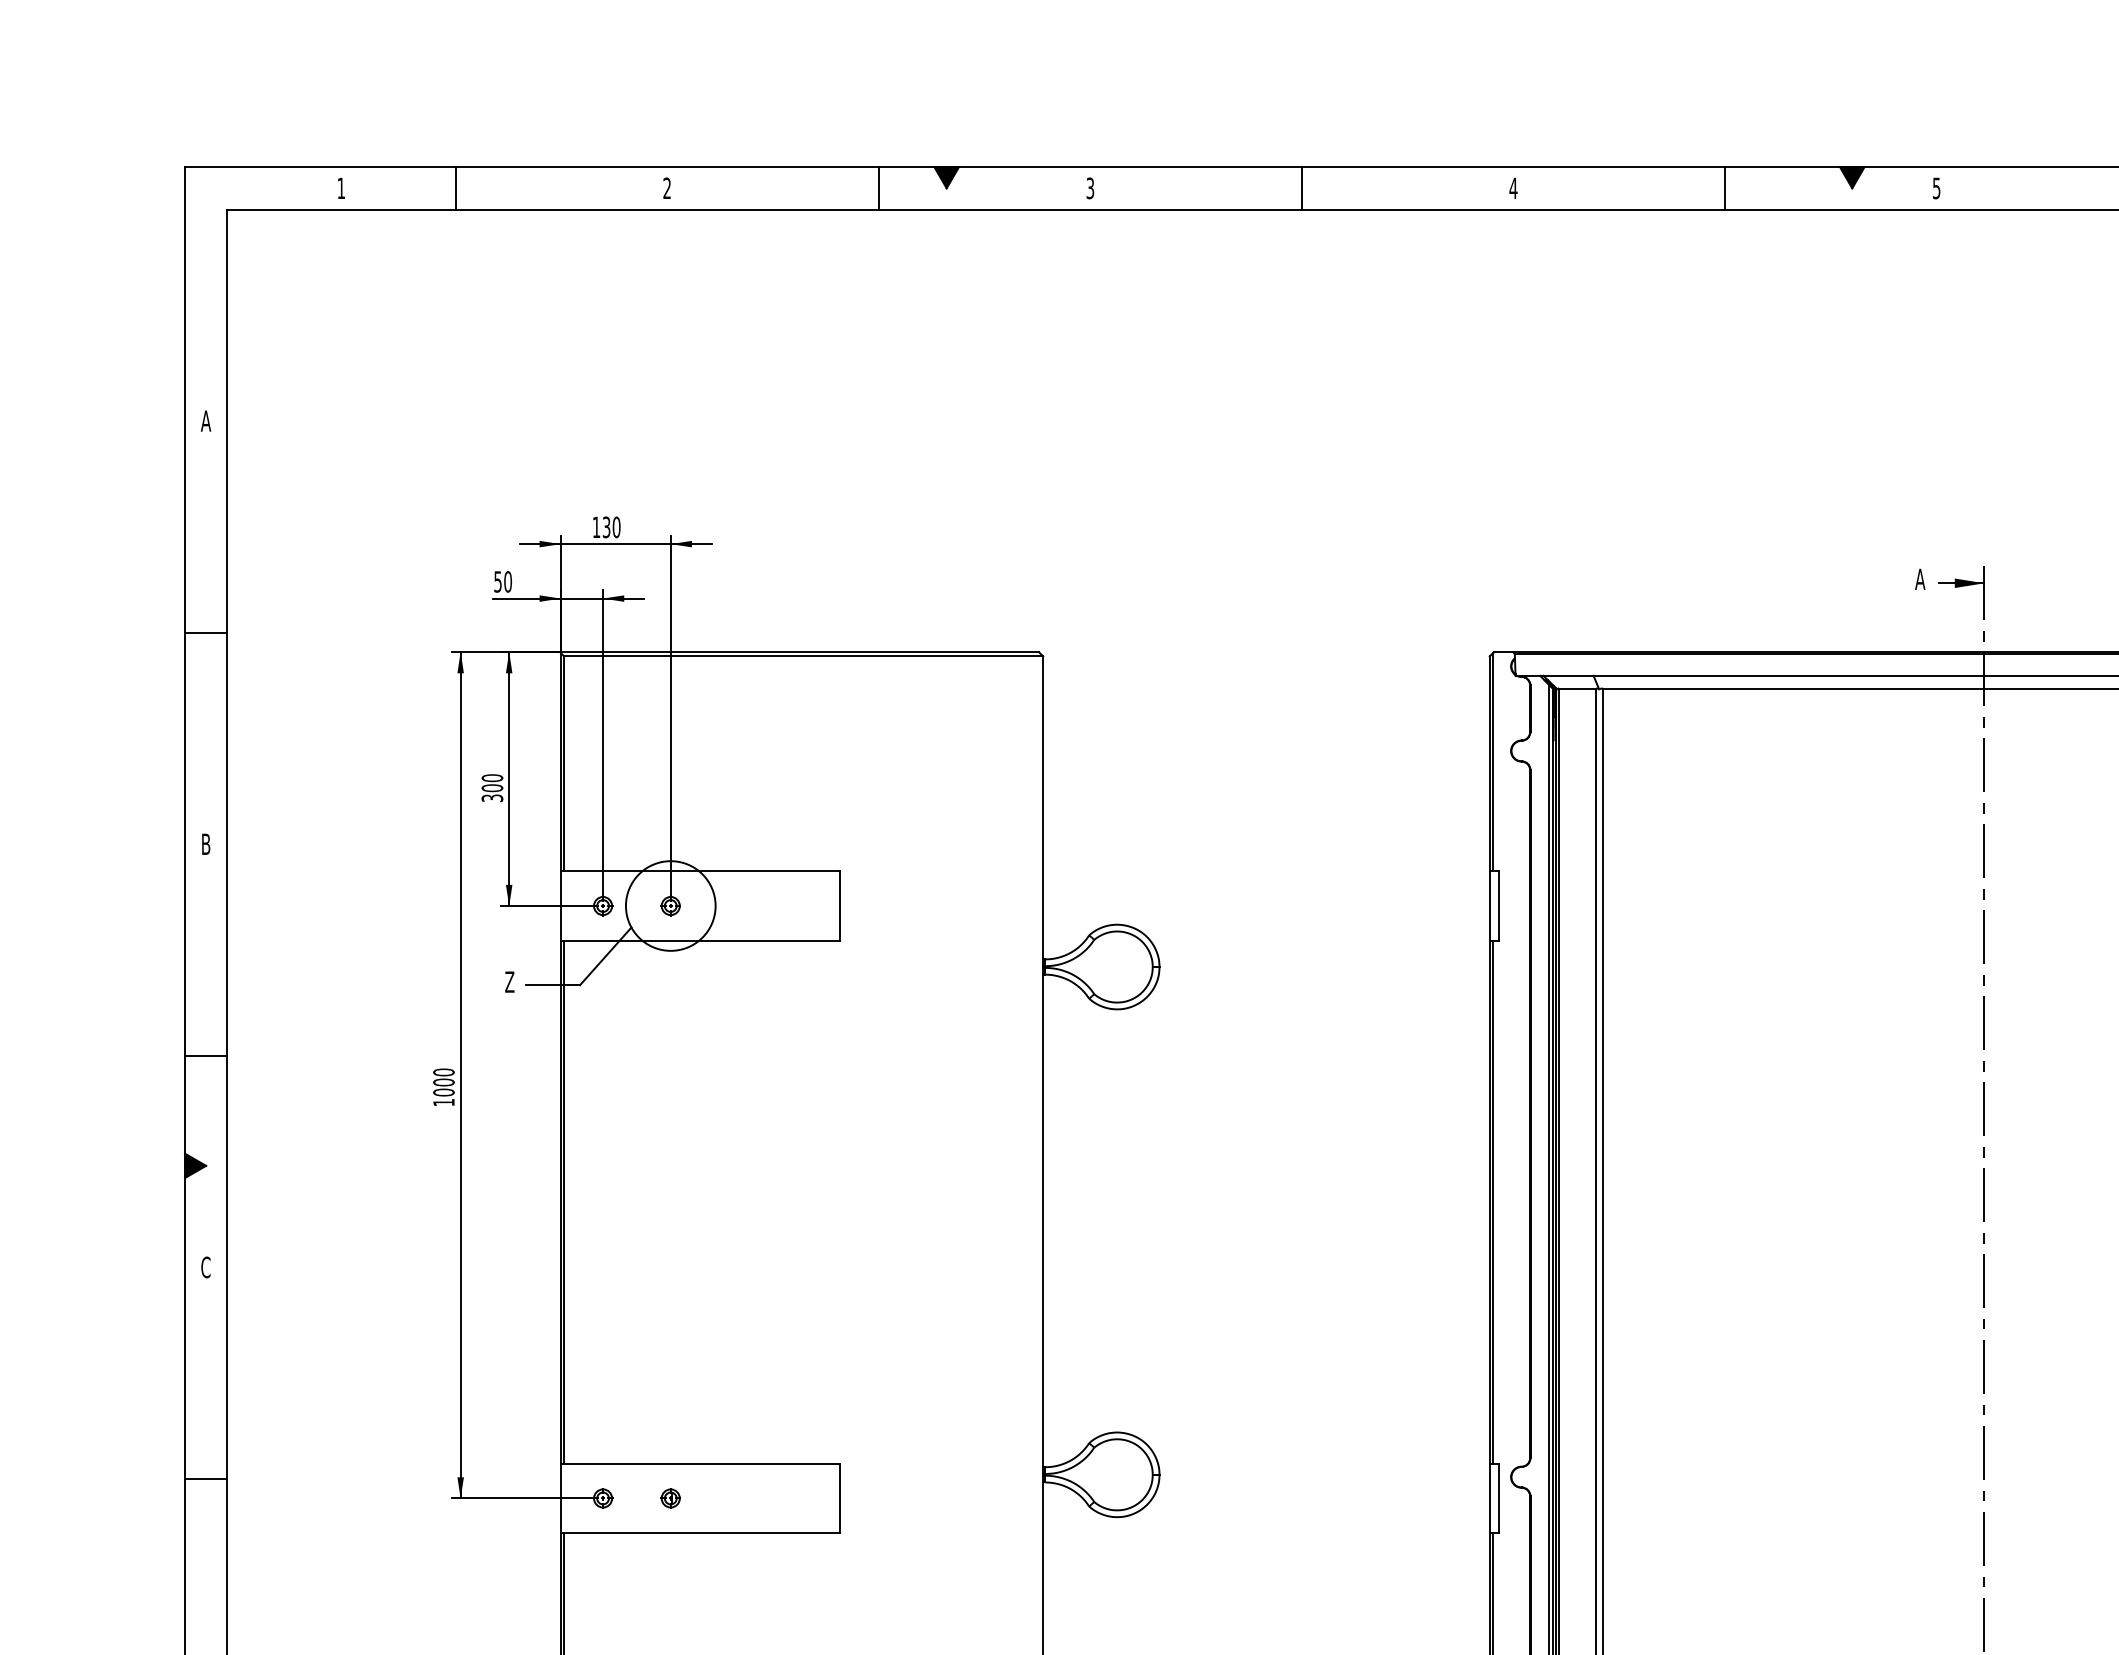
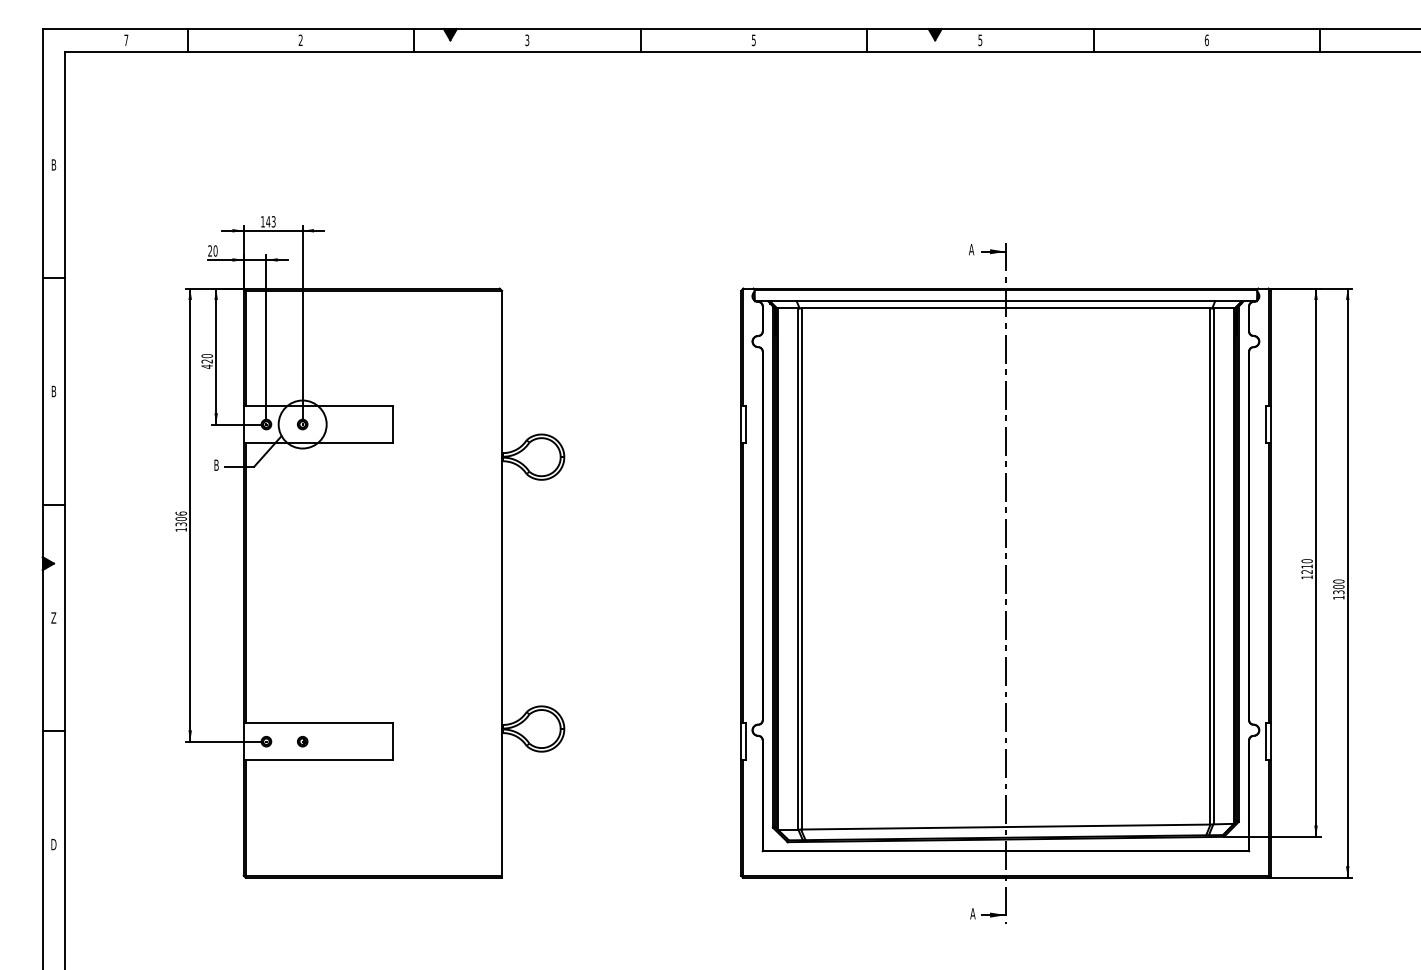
text: (341, 186) -> (126, 39), 1 -> 7
text: (1512, 188) -> (753, 40), 4 -> 5
text: (205, 420) -> (53, 164), A -> B
text: (610, 526) -> (270, 221), 130 -> 143
text: (498, 580) -> (210, 250), 50 -> 20
text: (491, 793) -> (206, 364), 300 -> 420
text: (509, 980) -> (216, 464), Z -> B
text: (442, 1081) -> (180, 518), 1000 -> 1306
text: (205, 1266) -> (53, 617), C -> Z

